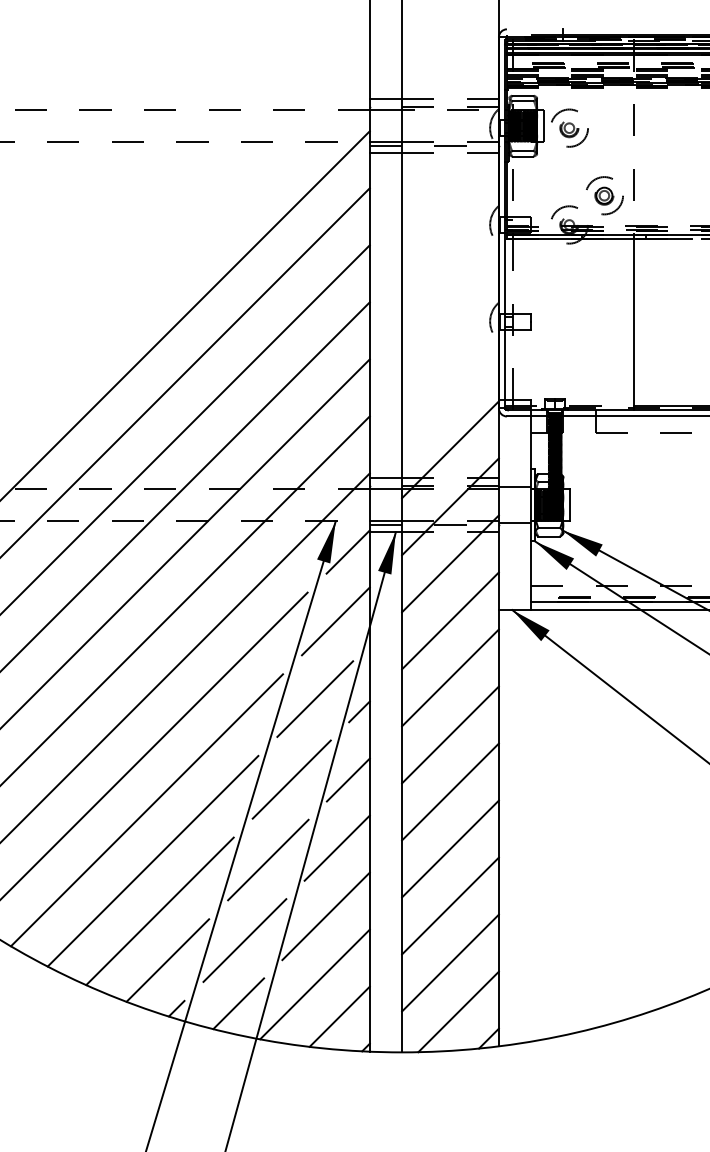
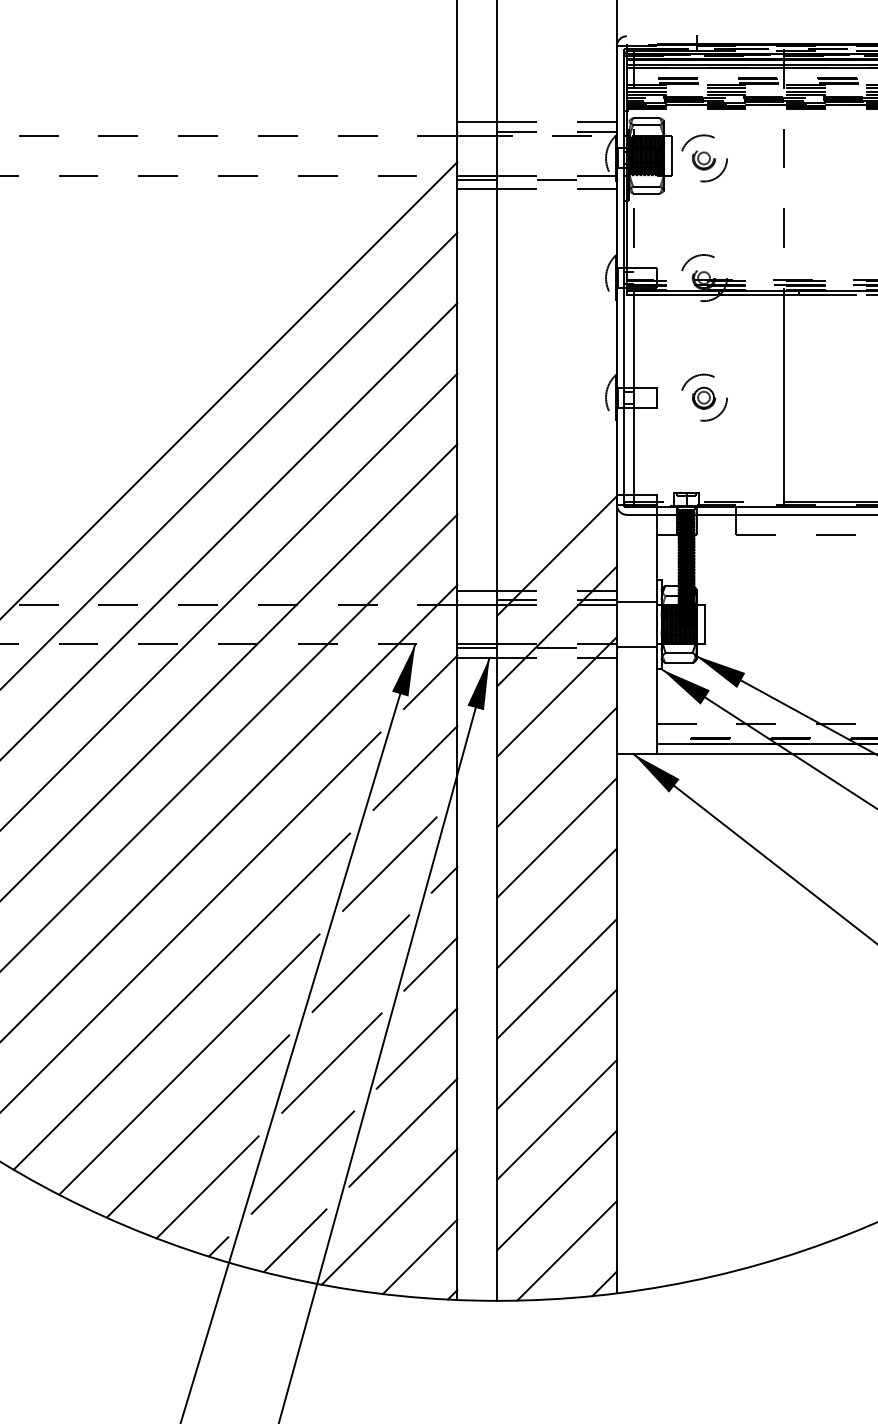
part: (604, 195) -> (704, 397), moved
line: (512, 319) -> (633, 394), dashed -> solid

